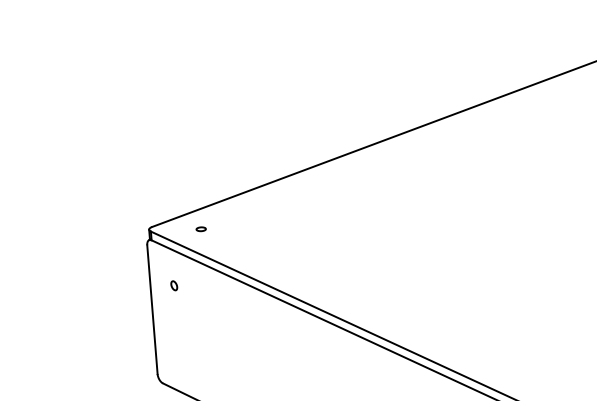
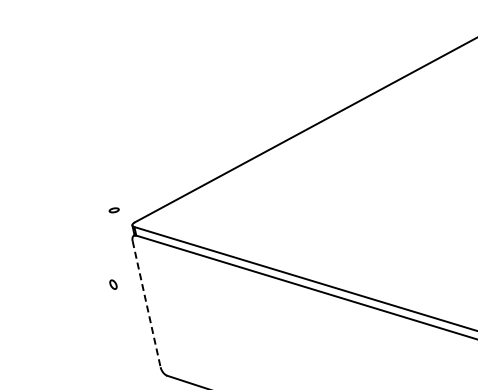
part: (200, 229) -> (113, 210), moved
part: (174, 285) -> (113, 284), moved
line: (152, 309) -> (146, 304), solid -> dashed

